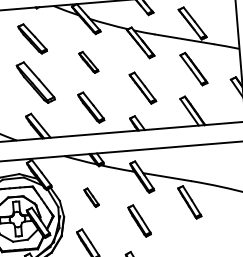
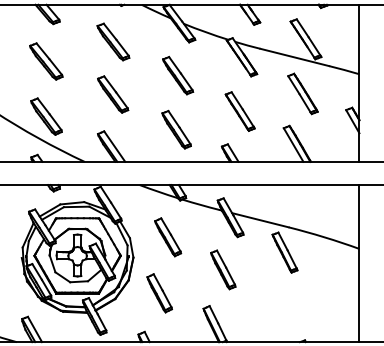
part: (89, 62) -> (178, 75), size x1.43
part: (36, 82) -> (113, 94), size x0.71
part: (91, 197) -> (168, 237), size x1.67

